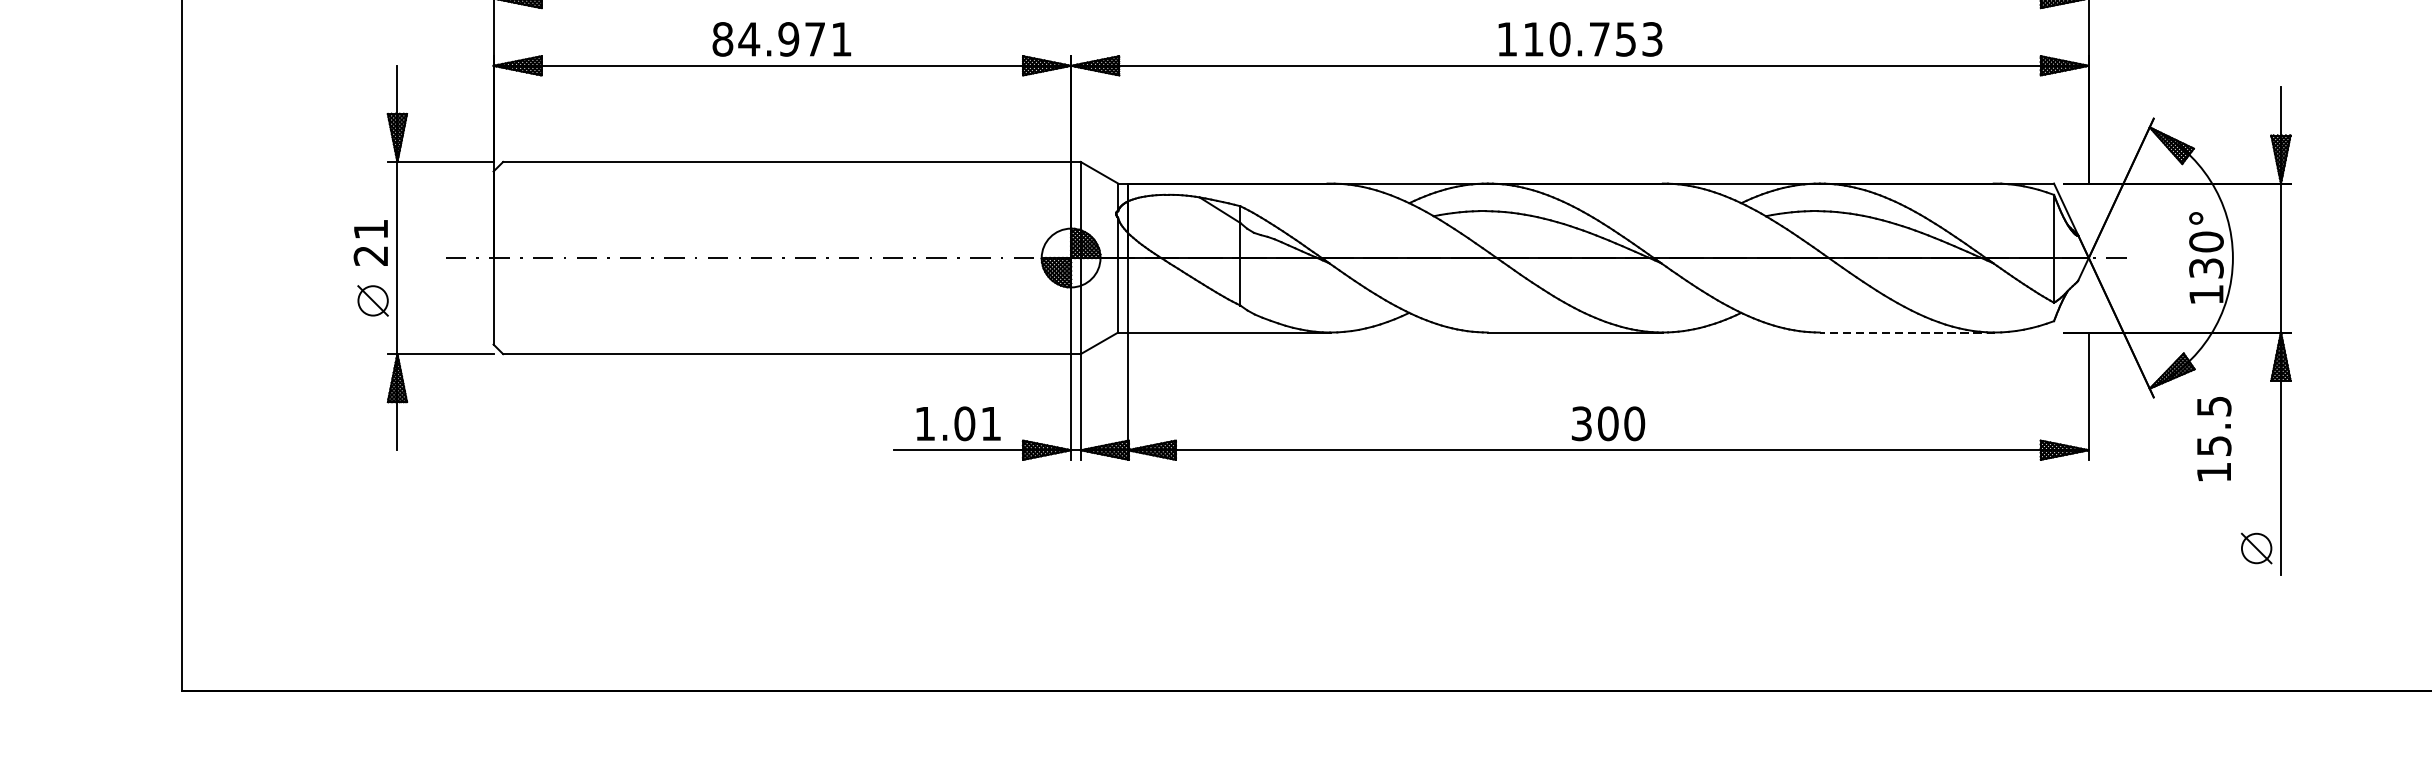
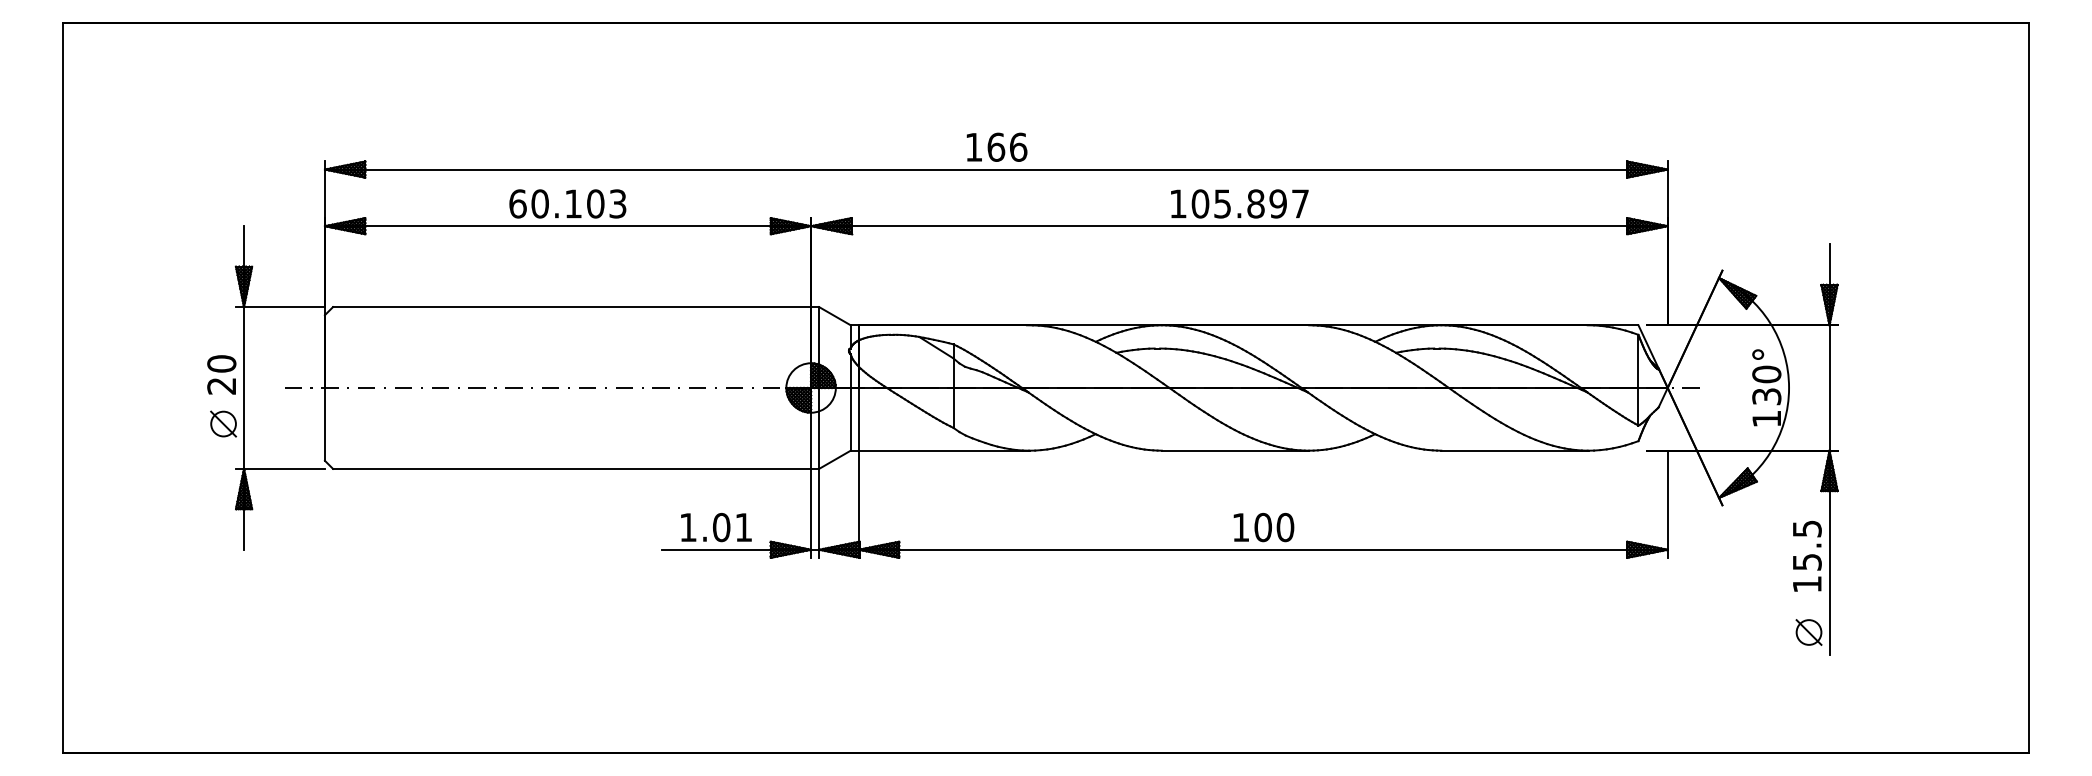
text: (781, 38) -> (567, 203), 84.971 -> 60.103
text: (1591, 38) -> (1249, 203), 110.753 -> 105.897
text: (370, 228) -> (221, 363), 21 -> 20
line: (1906, 332) -> (1514, 450), dashed -> solid
text: (1581, 423) -> (1240, 527), 300 -> 100
text: (2214, 438) -> (1807, 555), moved

